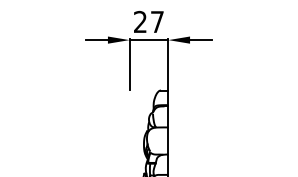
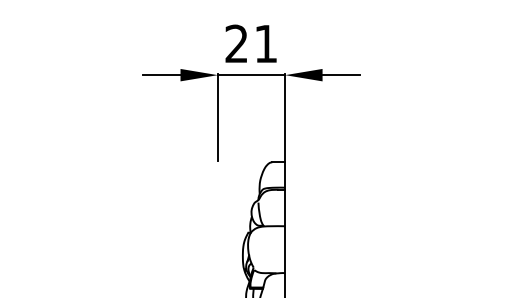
text: (157, 21) -> (266, 42), 27 -> 21

